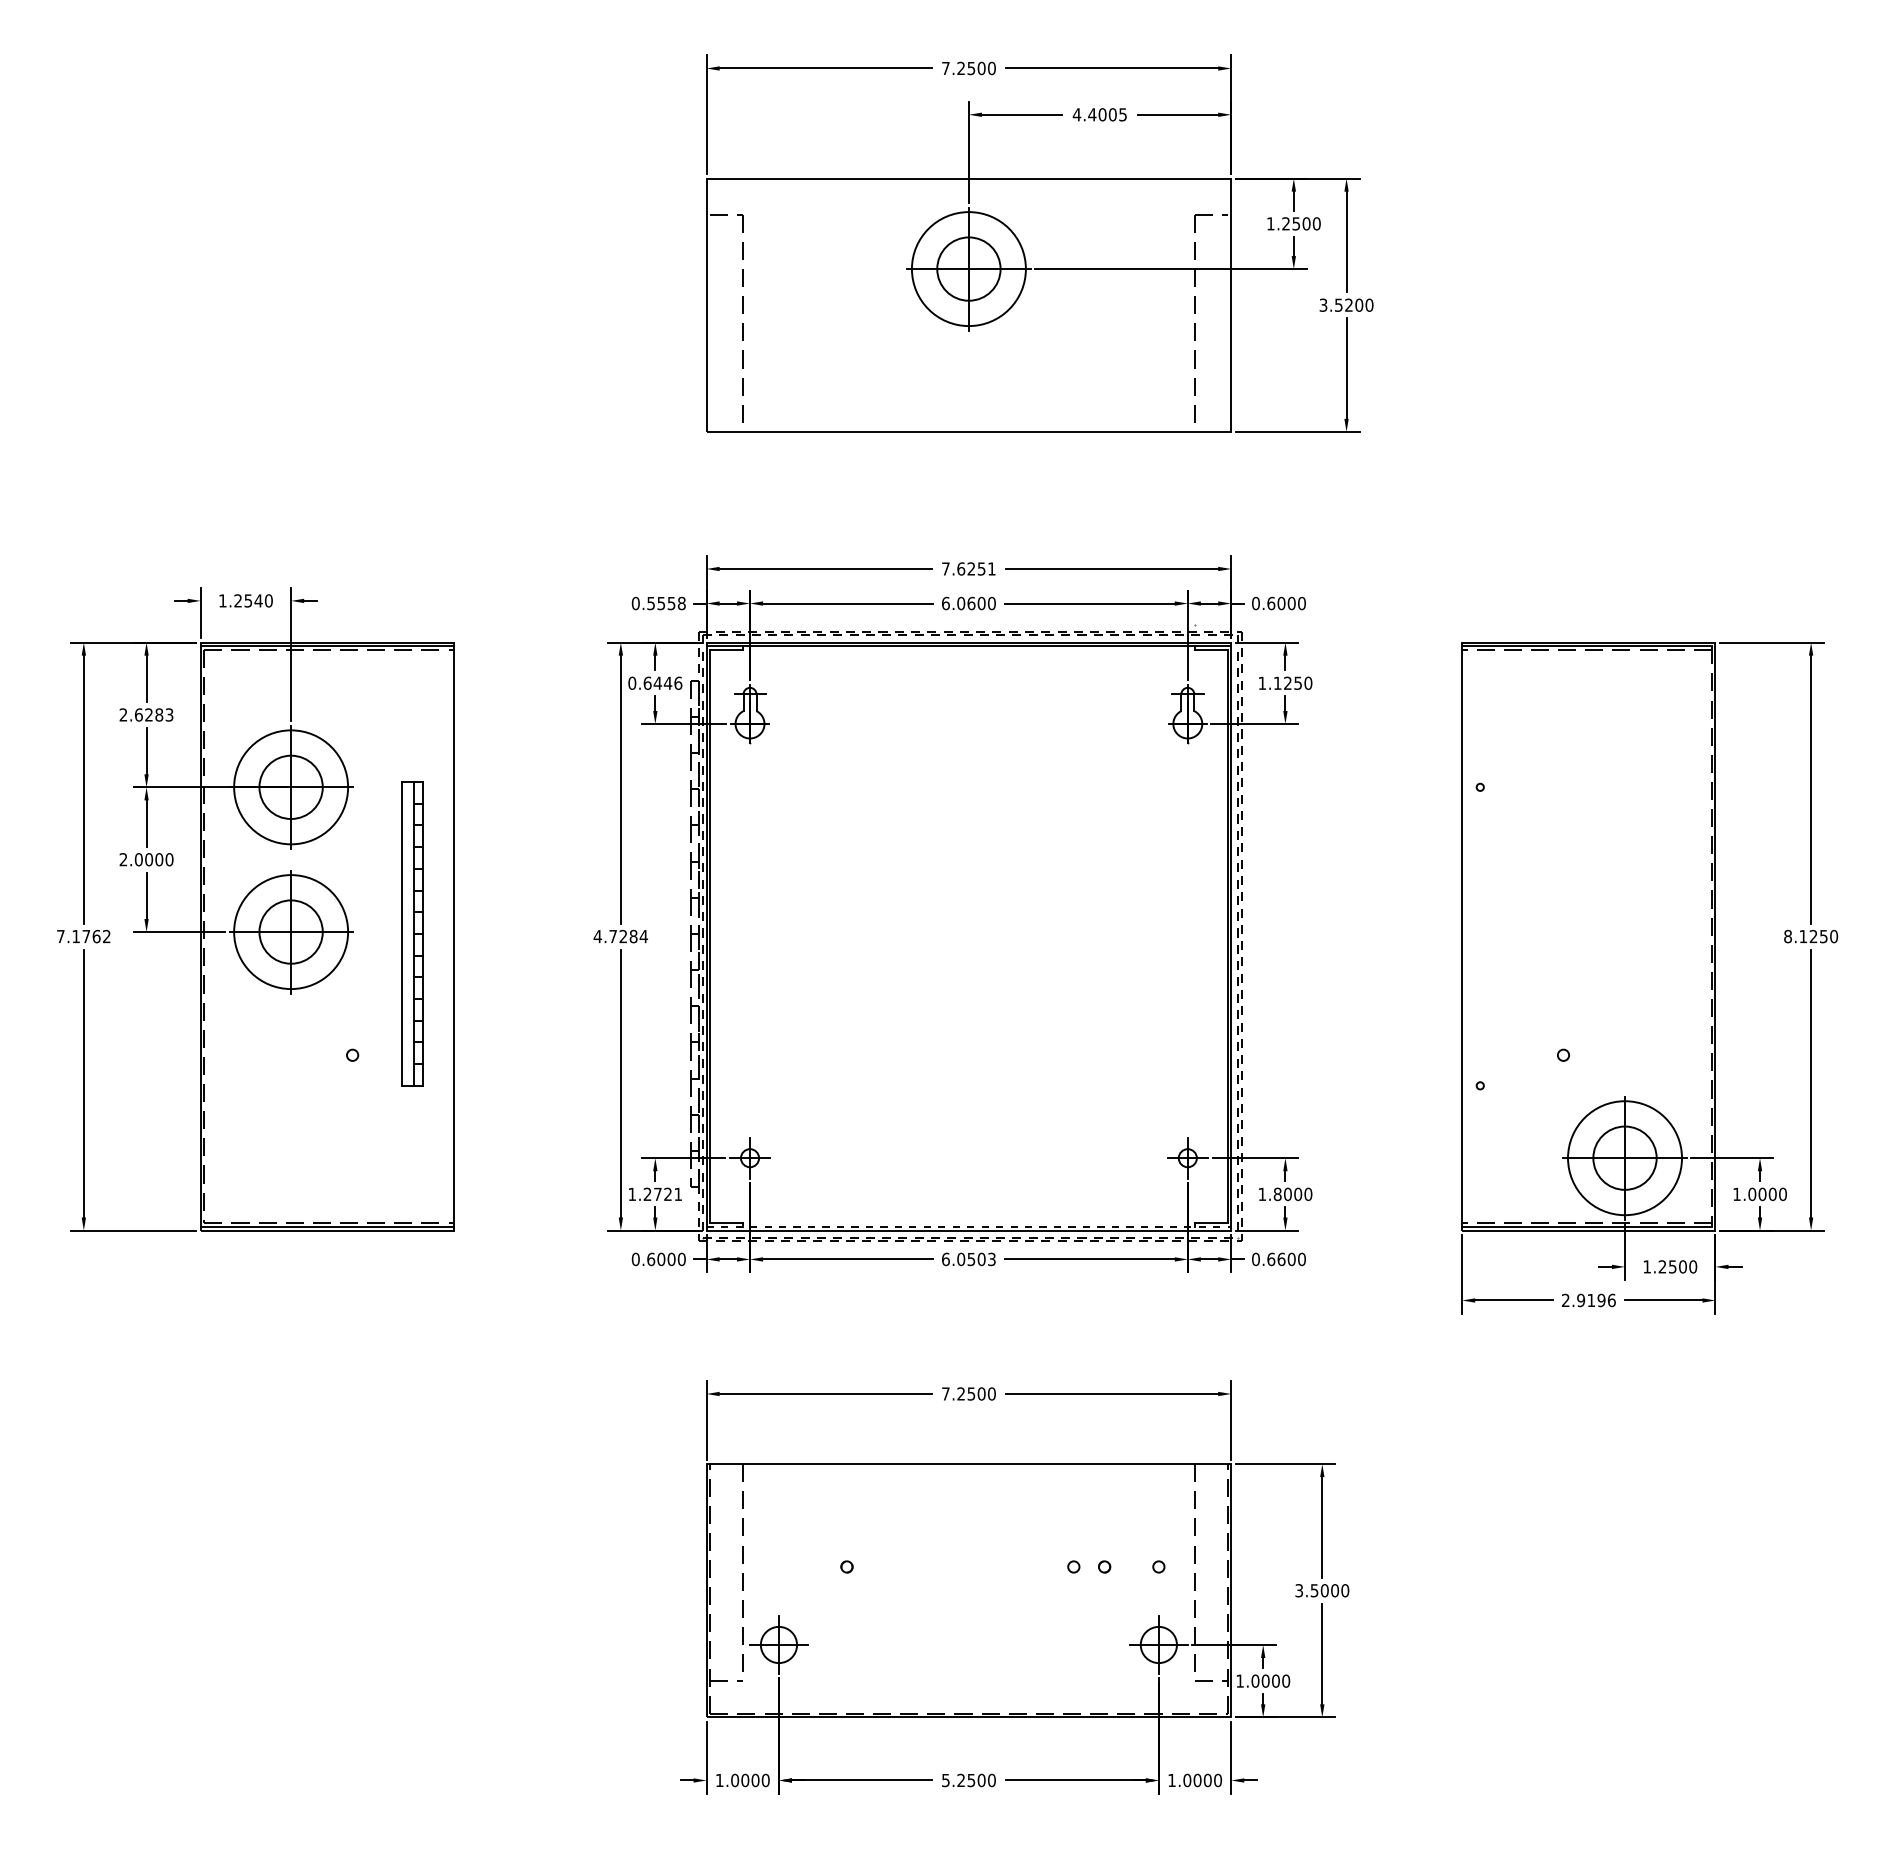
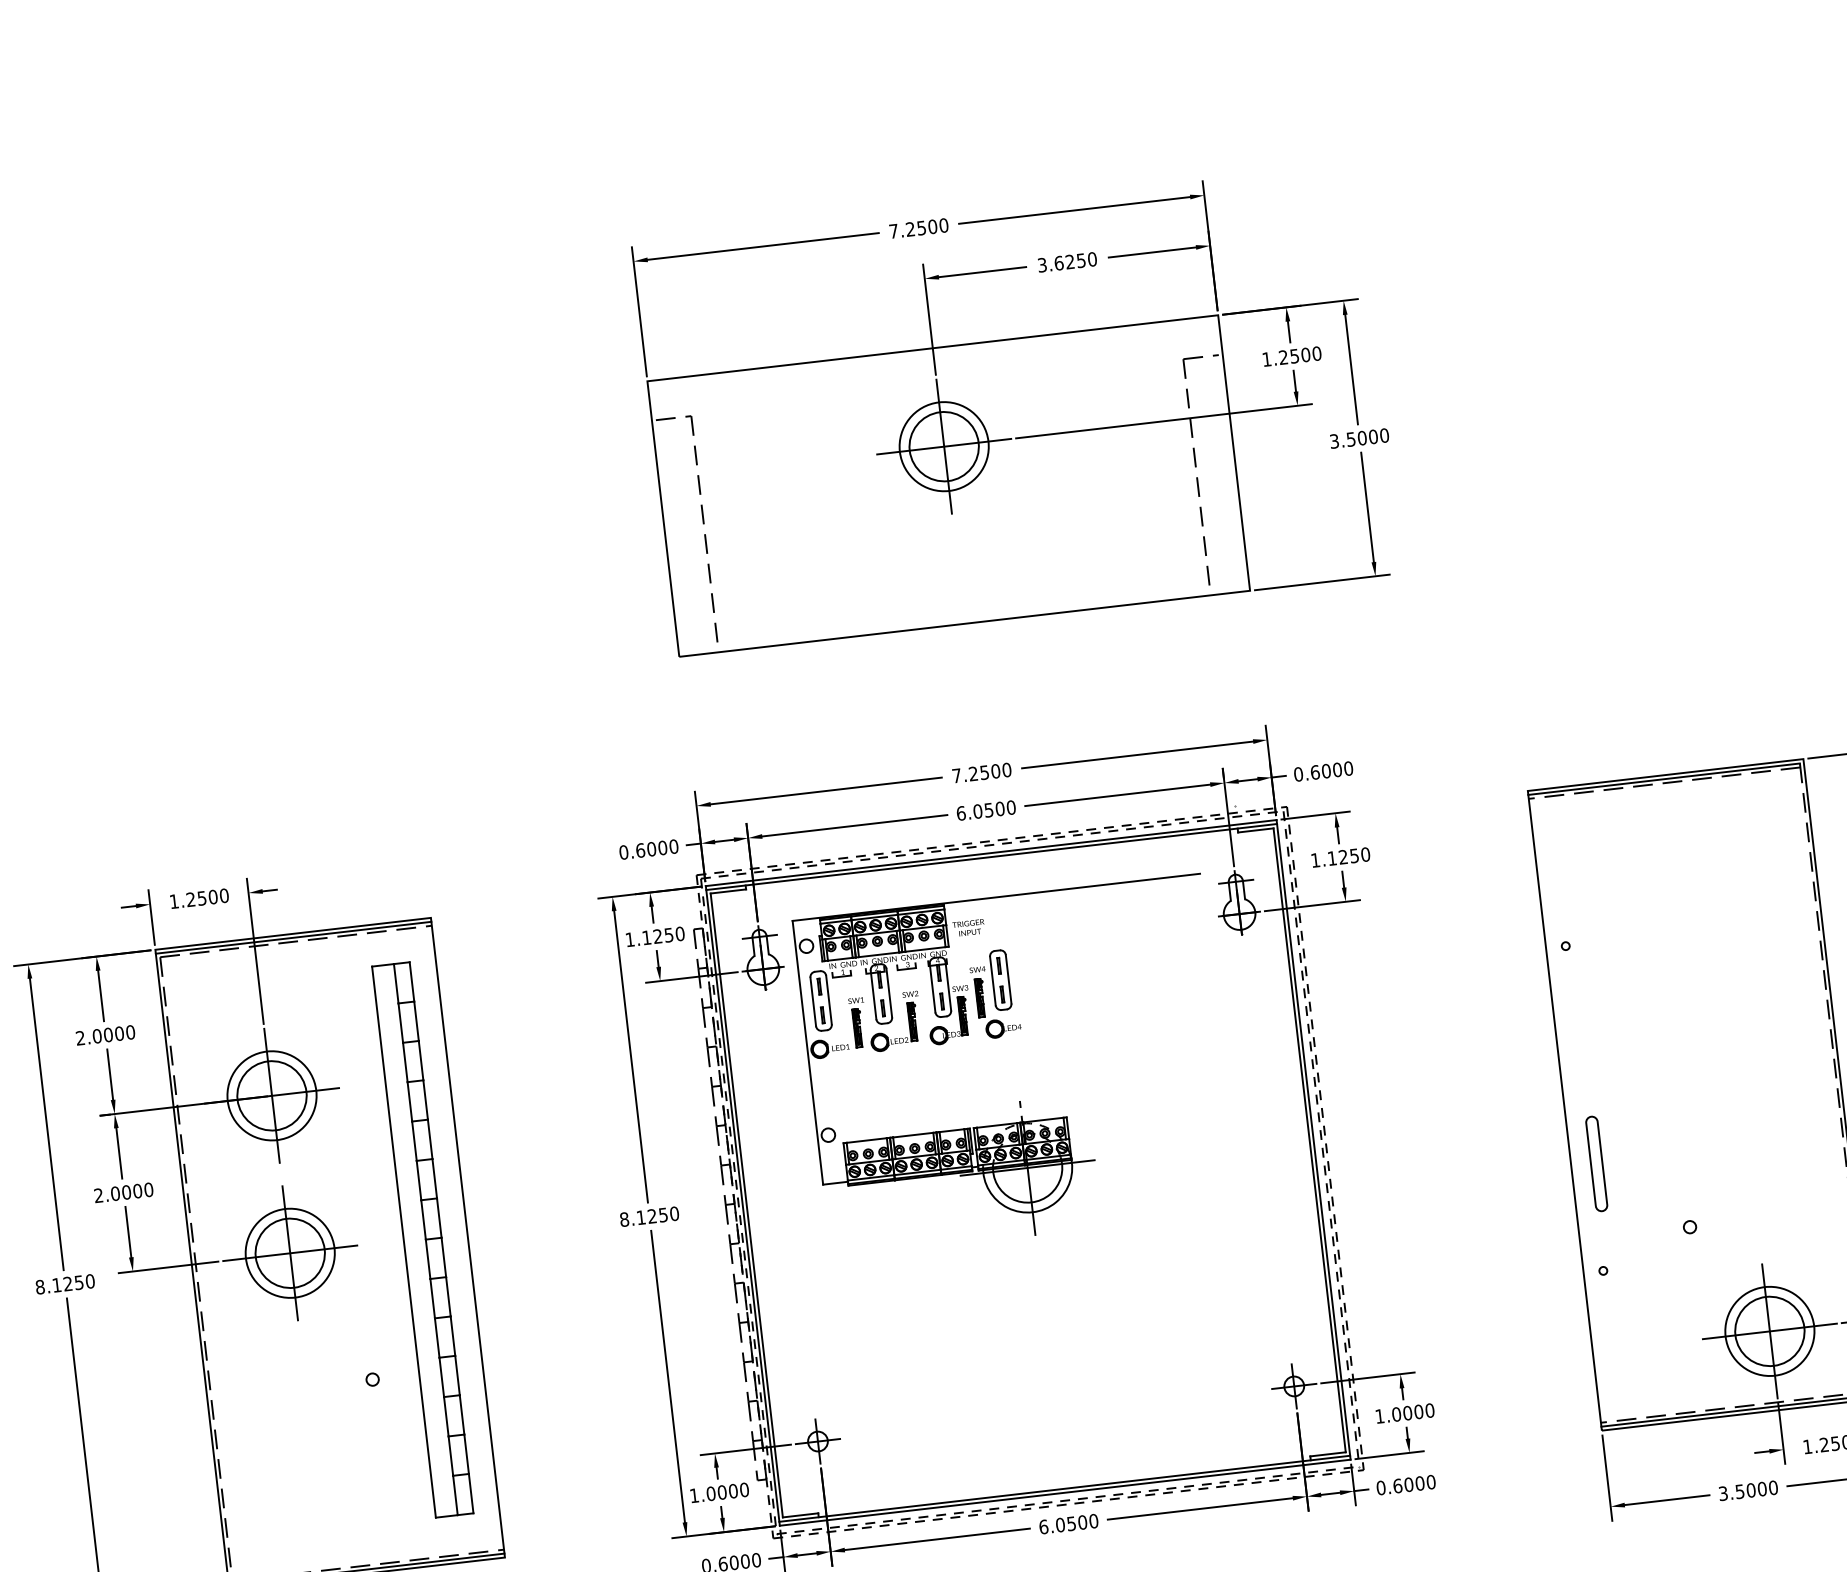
text: (1099, 114) -> (1066, 262), 4.4005 -> 3.6250
circle: (968, 268) -> (943, 446), size x0.71
text: (1349, 304) -> (1362, 437), 3.5200 -> 3.5000
text: (976, 568) -> (990, 771), 7.6251 -> 7.2500
text: (258, 600) -> (213, 896), 1.2540 -> 1.2500
text: (666, 603) -> (657, 848), 0.5558 -> 0.6000
text: (971, 603) -> (989, 810), 6.0600 -> 6.0500
text: (655, 682) -> (655, 935), 0.6446 -> 1.1250
text: (154, 714) -> (114, 1033), 2.6283 -> 2.0000
circle: (290, 787) -> (271, 1096), size x0.71
part: (956, 811) -> (998, 1038), added
circle: (290, 931) -> (289, 1252), size x0.71
part: (412, 933) -> (422, 1239), size x1.67
text: (83, 936) -> (64, 1284), 7.1762 -> 8.1250
text: (620, 936) -> (649, 1216), 4.7284 -> 8.1250
part: (1485, 987) -> (1596, 1163), added
circle: (1624, 1157) -> (1769, 1330), size x0.71
text: (662, 1194) -> (727, 1492), 1.2721 -> 1.0000
text: (1277, 1194) -> (1396, 1414), 1.8000 -> 1.0000
line: (969, 1226) -> (1065, 1488), dashed -> solid
text: (1281, 1258) -> (1408, 1483), 0.6600 -> 0.6000
text: (991, 1259) -> (1093, 1521), 6.0503 -> 6.0500
text: (1588, 1300) -> (1748, 1490), 2.9196 -> 3.5000

